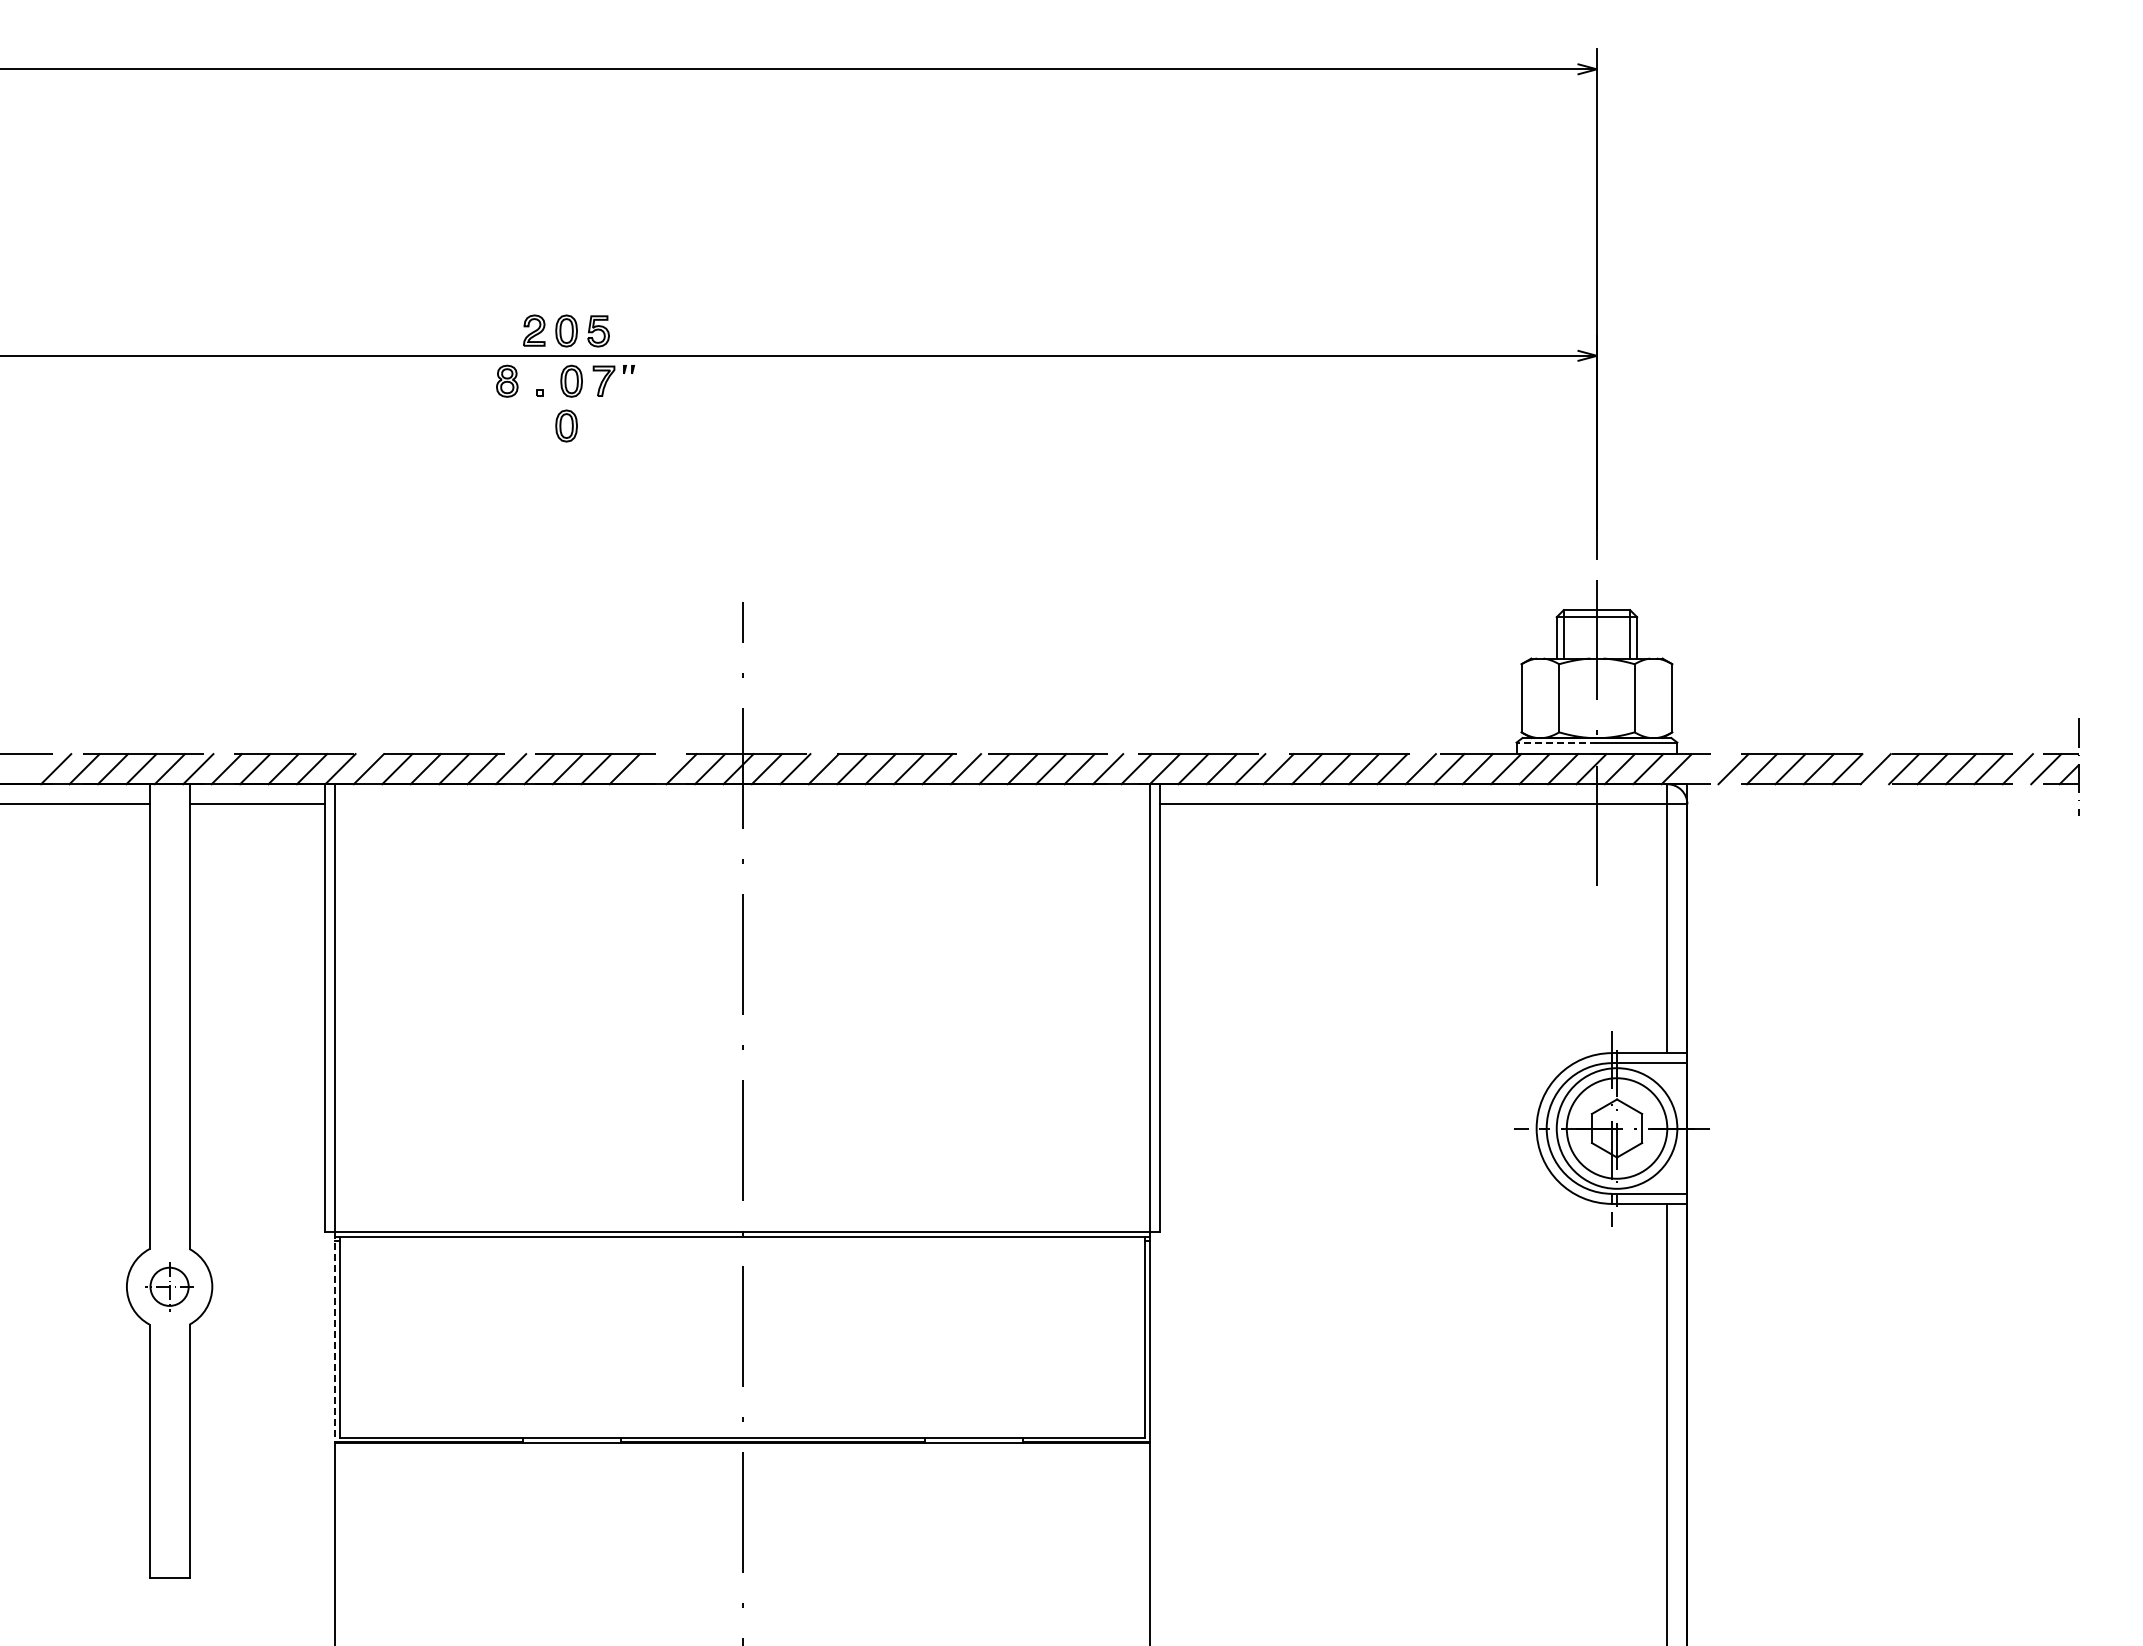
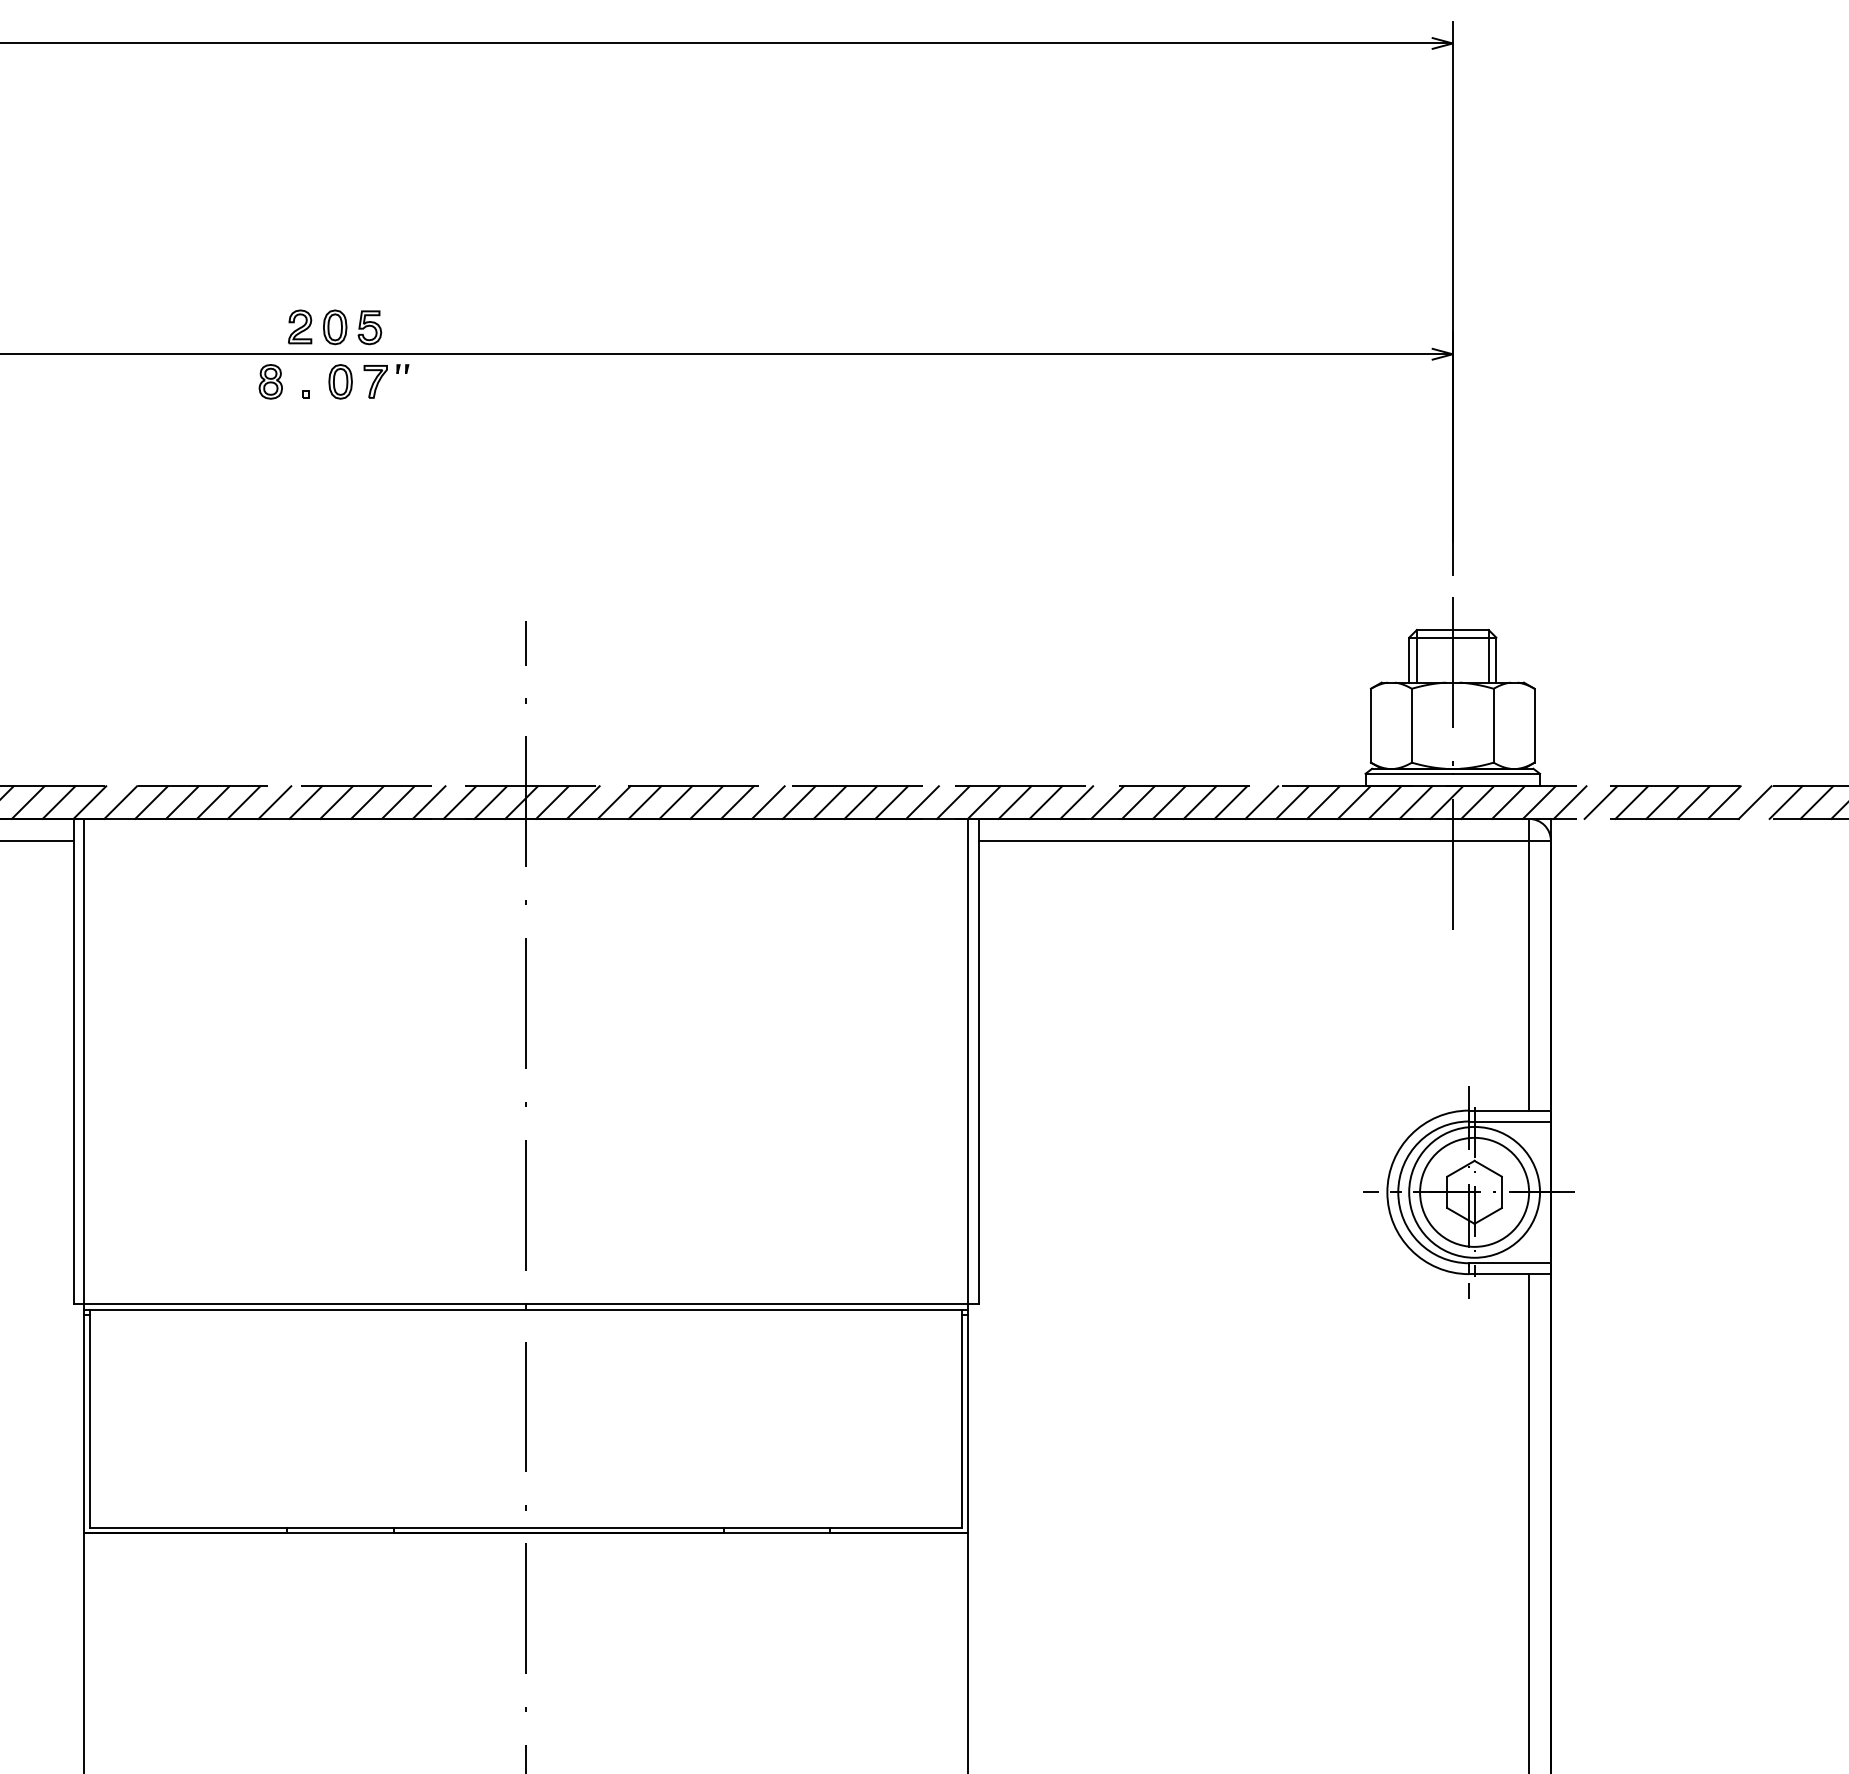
part: (566, 425) -> (335, 429), removed
line: (1556, 742) -> (1408, 773), dashed -> solid
line: (653, 769) -> (429, 802), added
line: (1705, 769) -> (1570, 802), added
line: (335, 1337) -> (84, 1419), dashed -> solid

